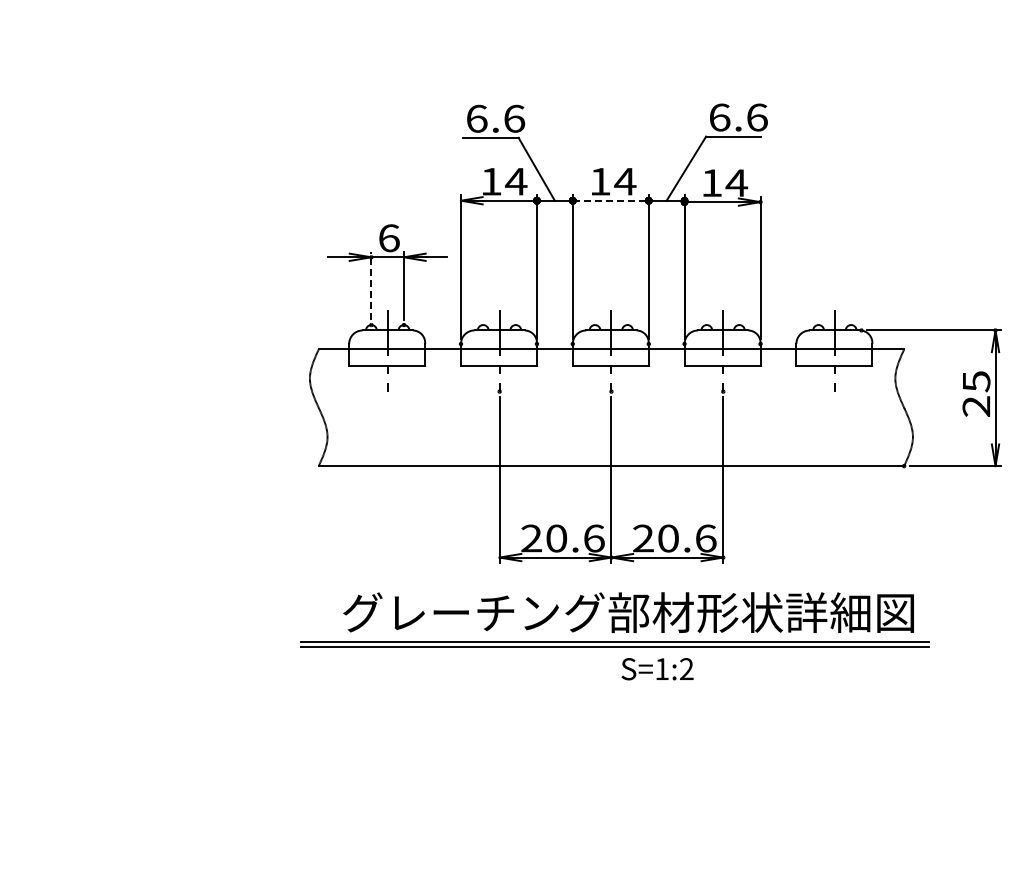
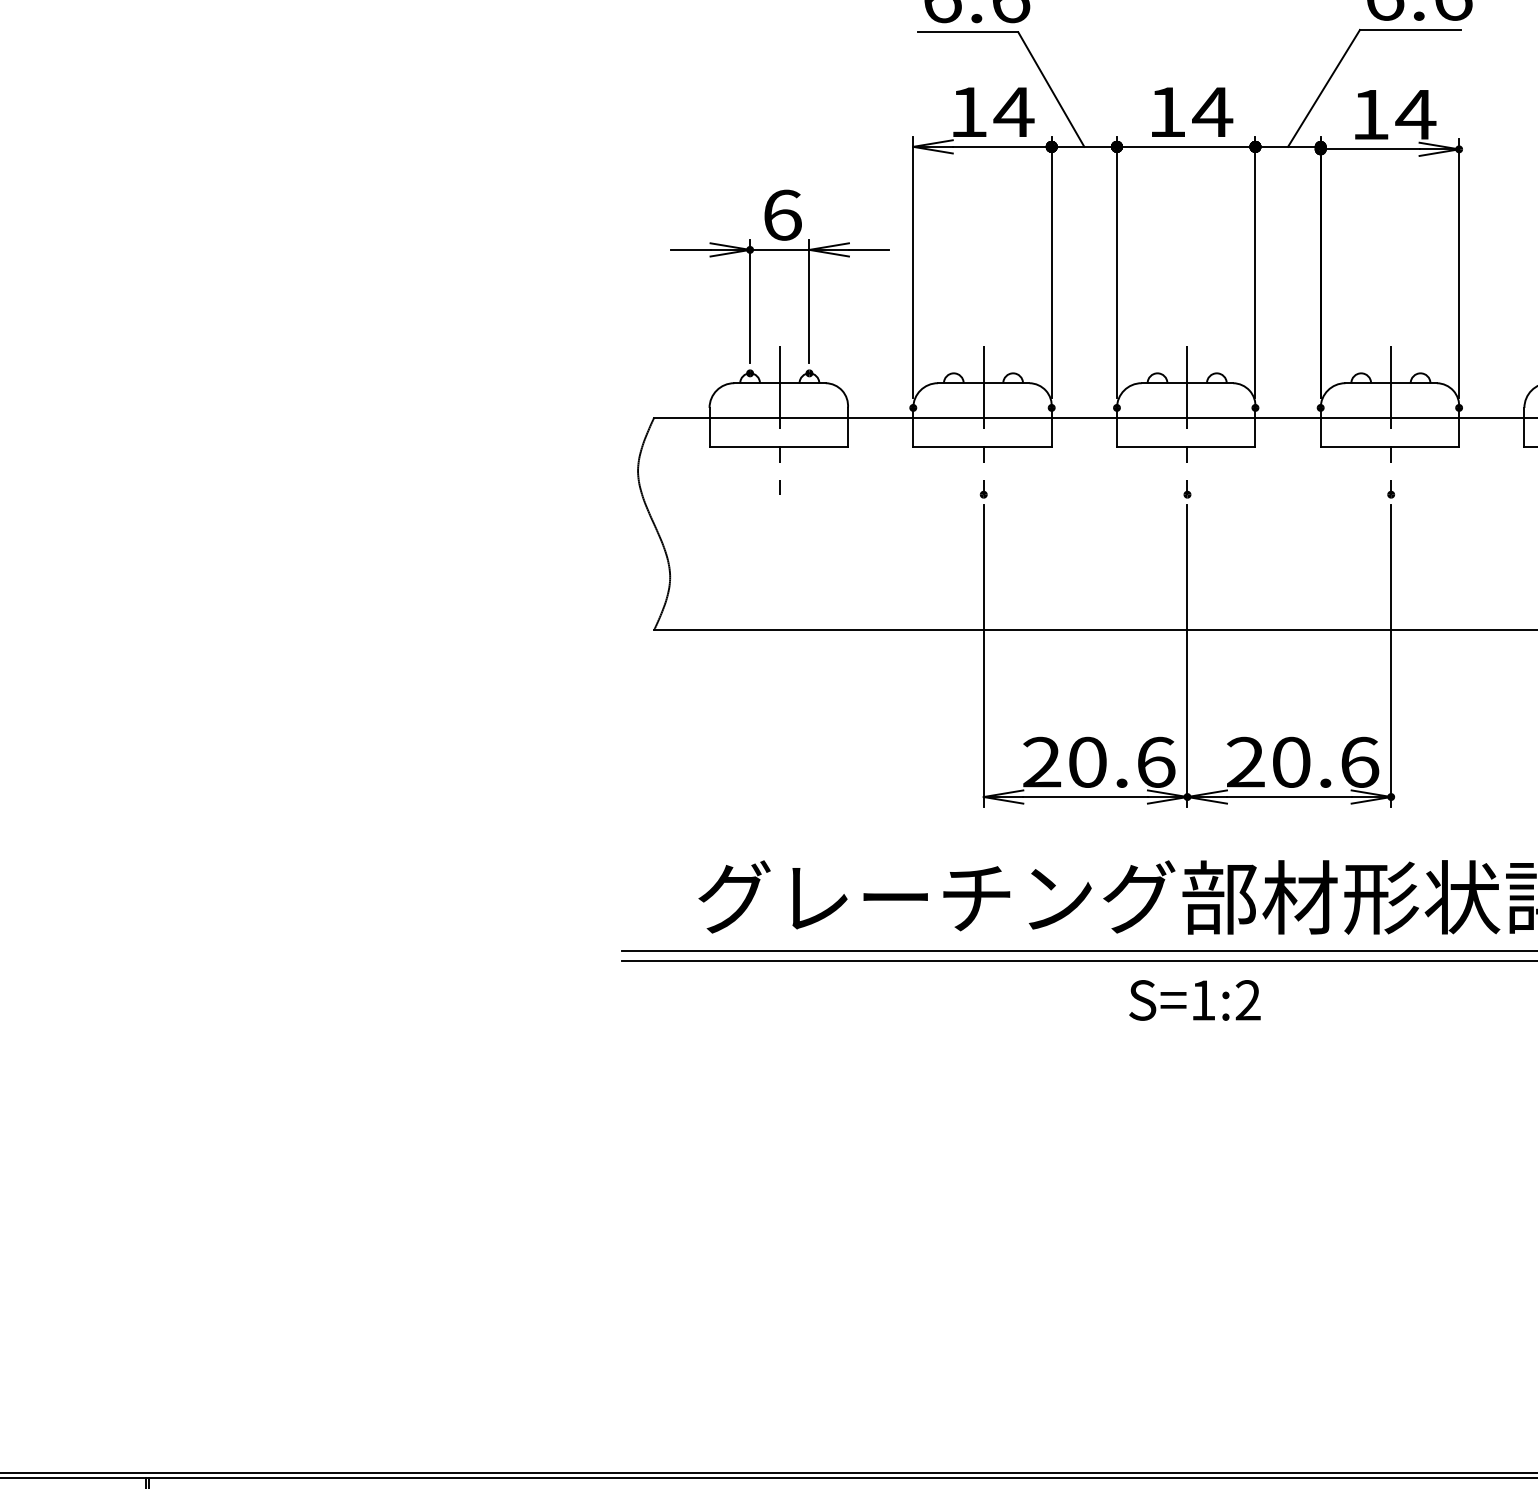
line: (610, 200) -> (1185, 146), dashed -> solid
line: (371, 285) -> (750, 301), dashed -> solid
text: (657, 669) -> (1194, 1000), moved

